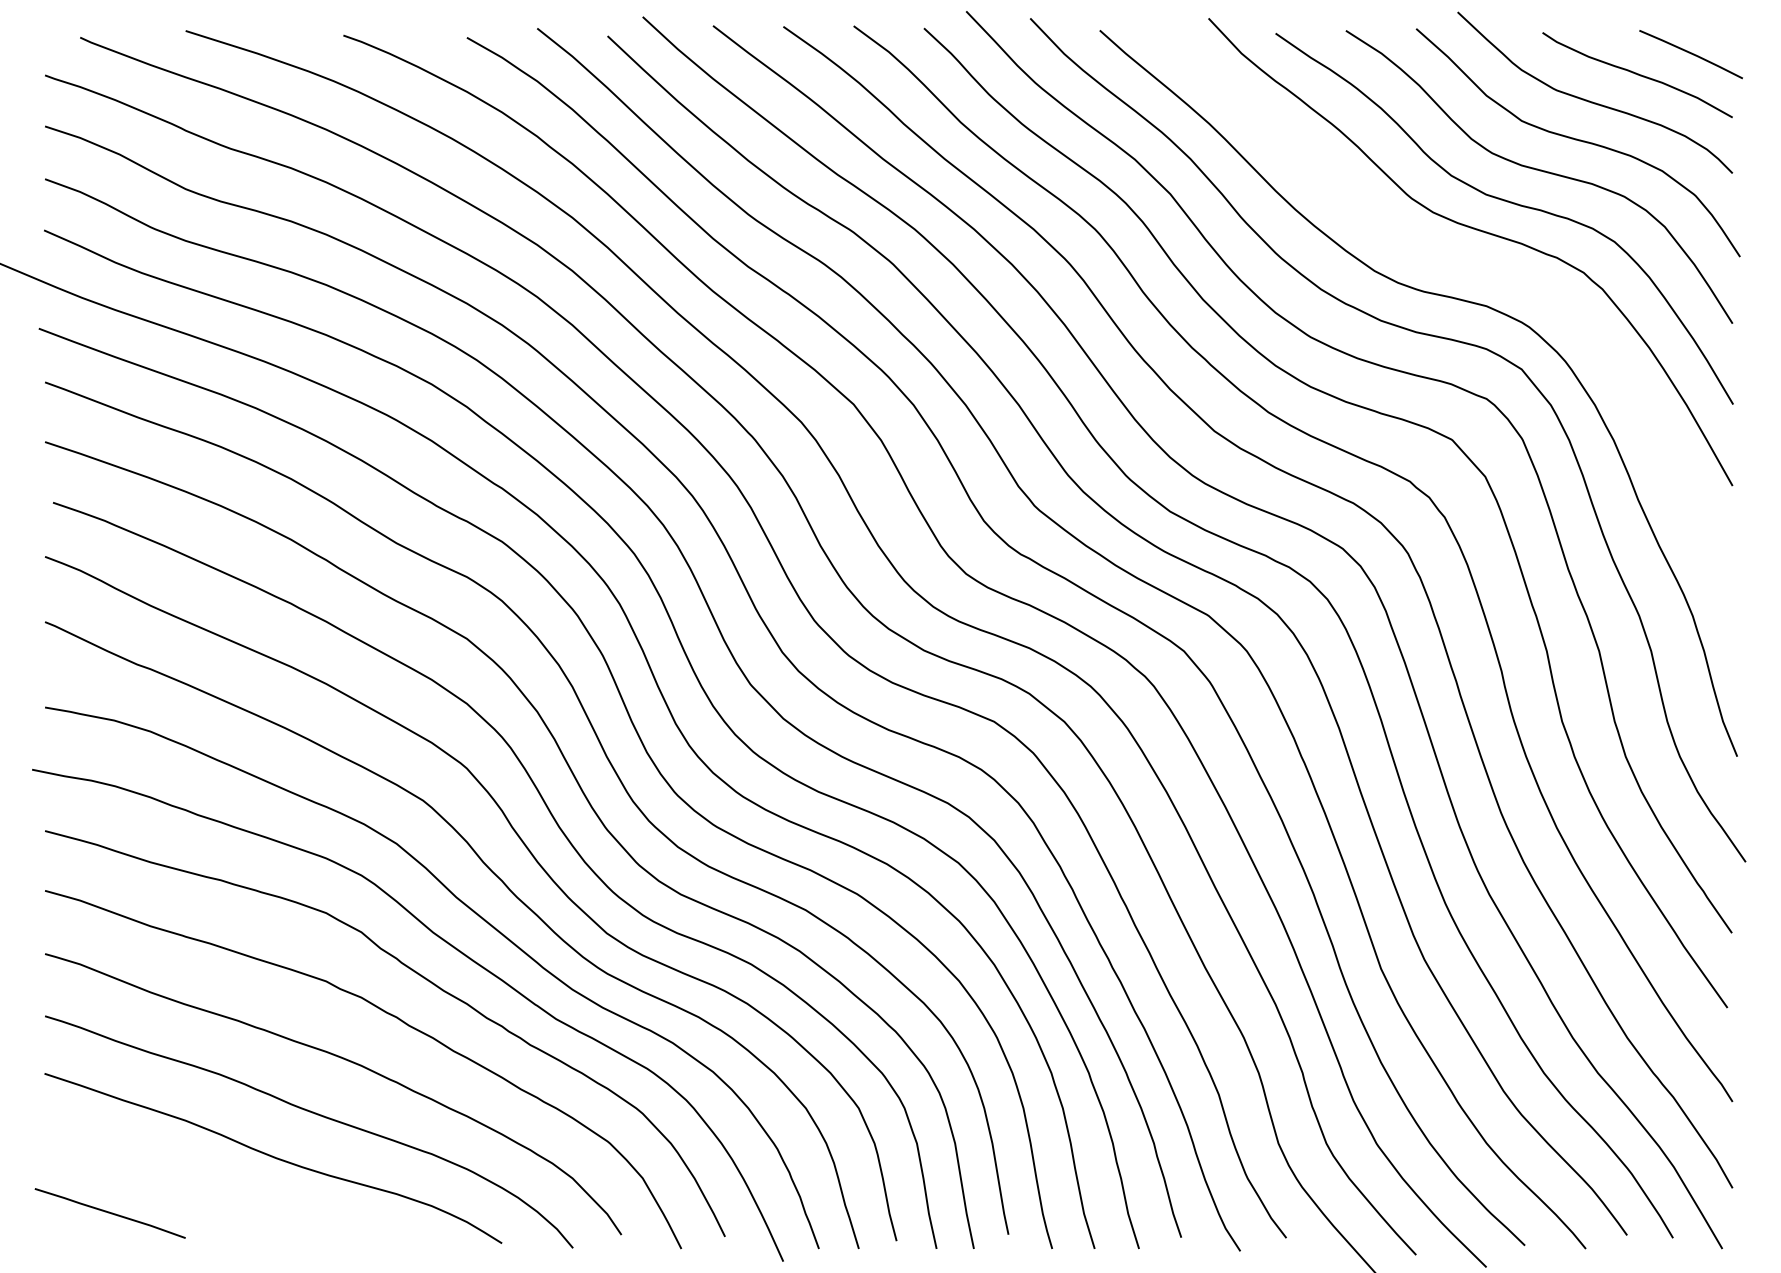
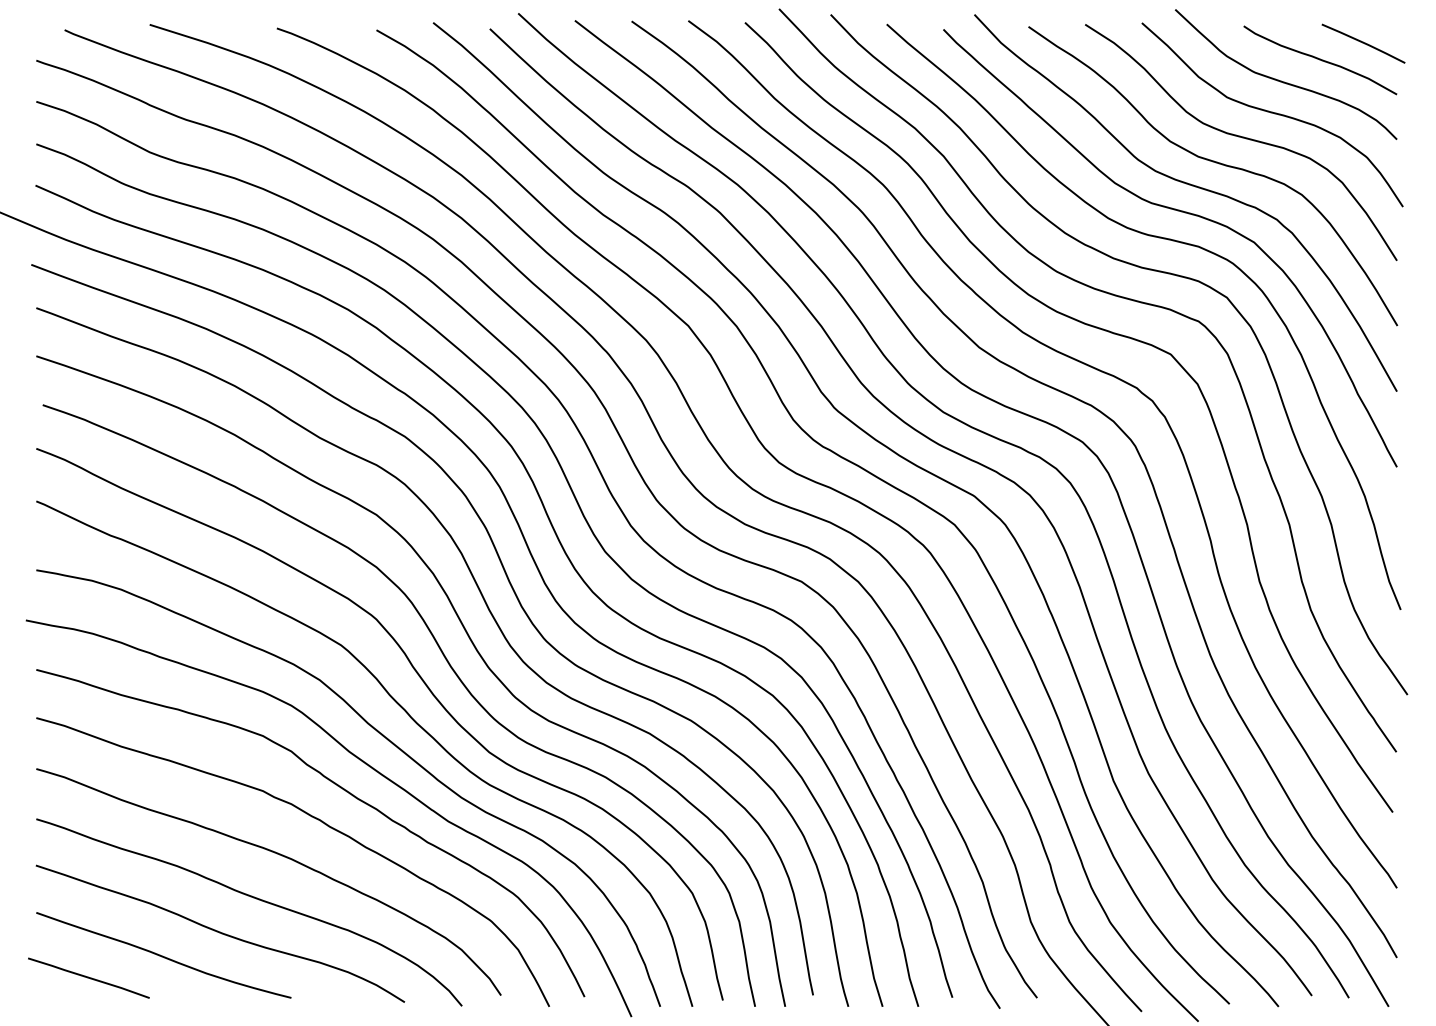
curve: (1461, 262) -> (1178, 211), added
curve: (203, 1186) -> (164, 956), added

